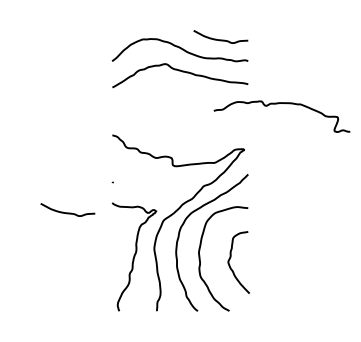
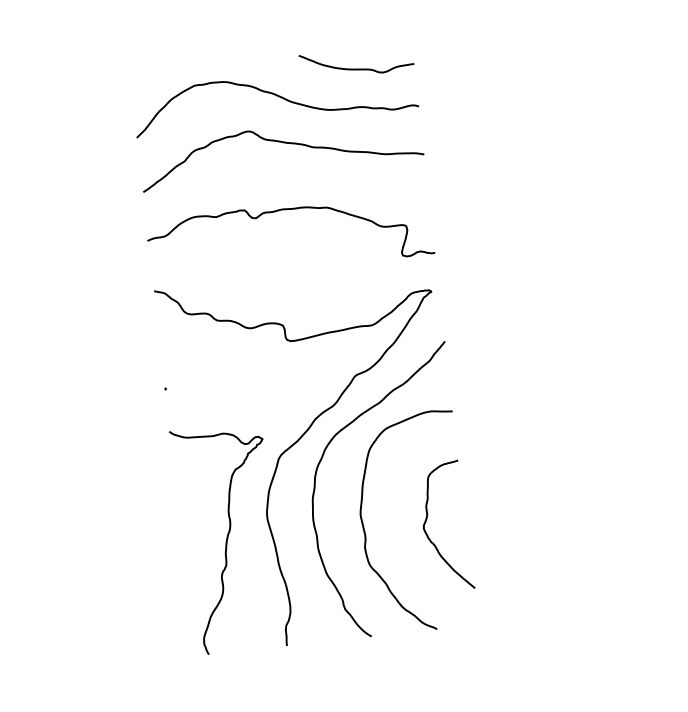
curve: (278, 104) -> (280, 212), moved
curve: (67, 212) -> (78, 461), removed

